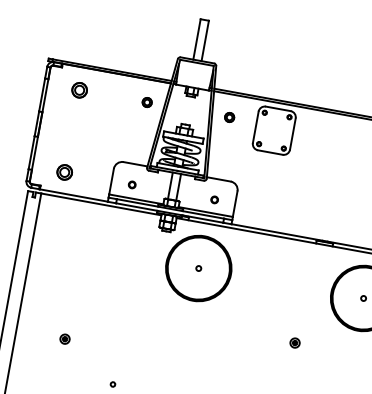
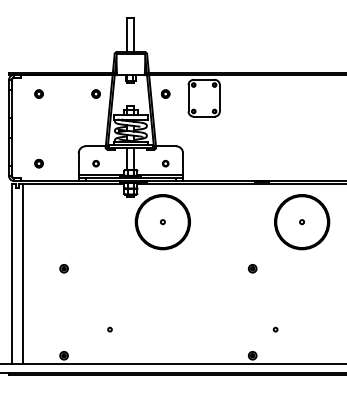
part: (79, 89) -> (38, 93), size x0.62
part: (64, 172) -> (38, 163), size x0.62
part: (64, 338) -> (63, 268), moved

